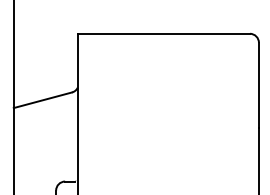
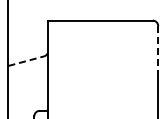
line: (259, 84) -> (158, 51), solid -> dashed
line: (43, 100) -> (26, 61), solid -> dashed

